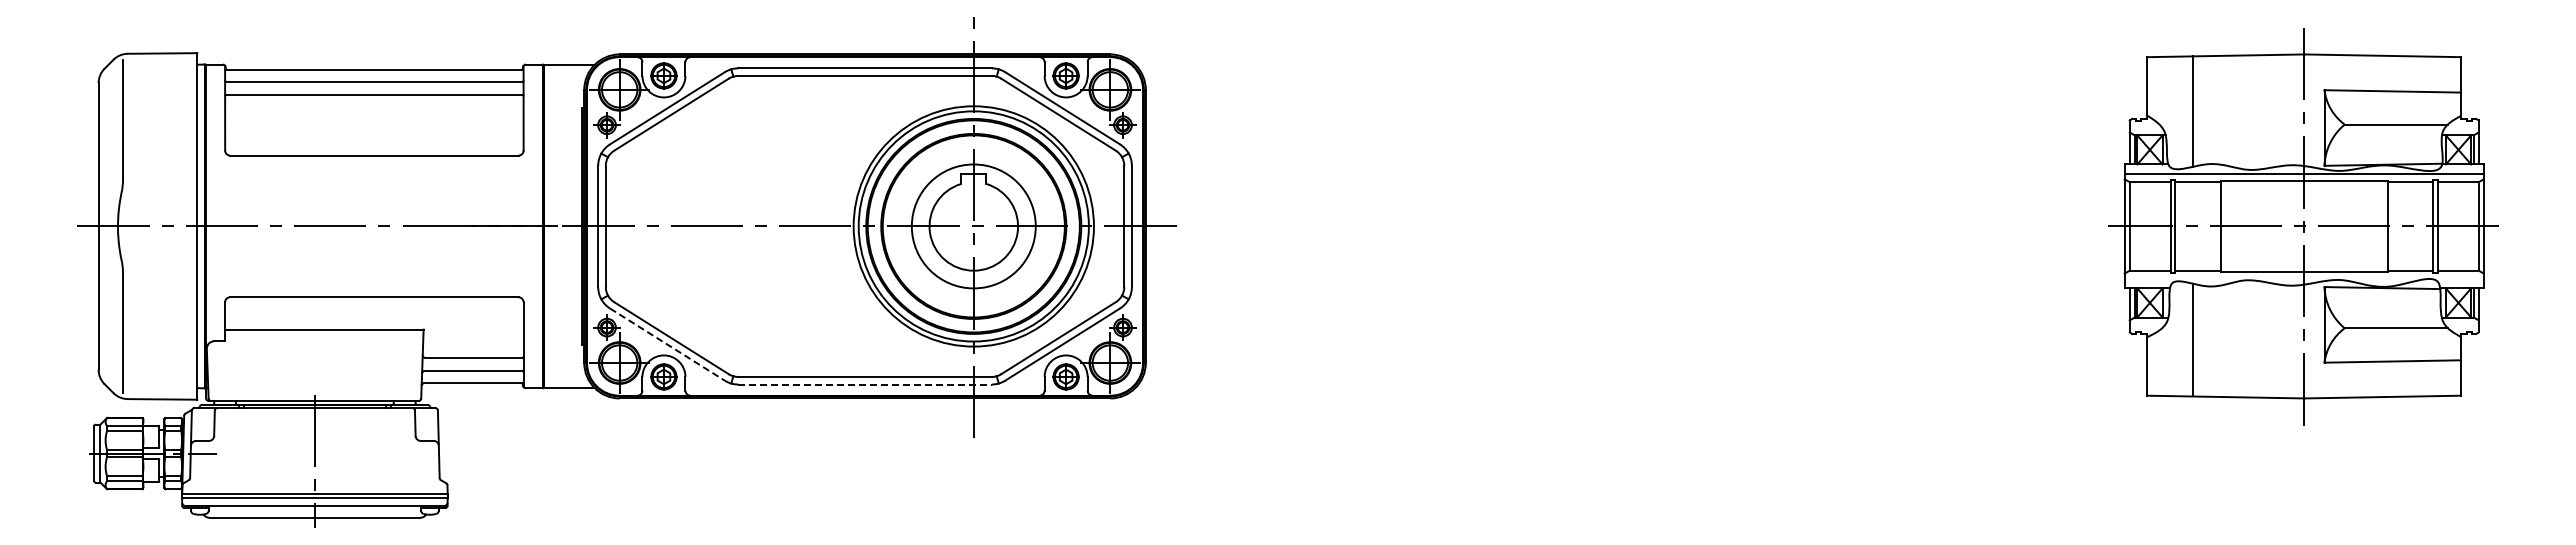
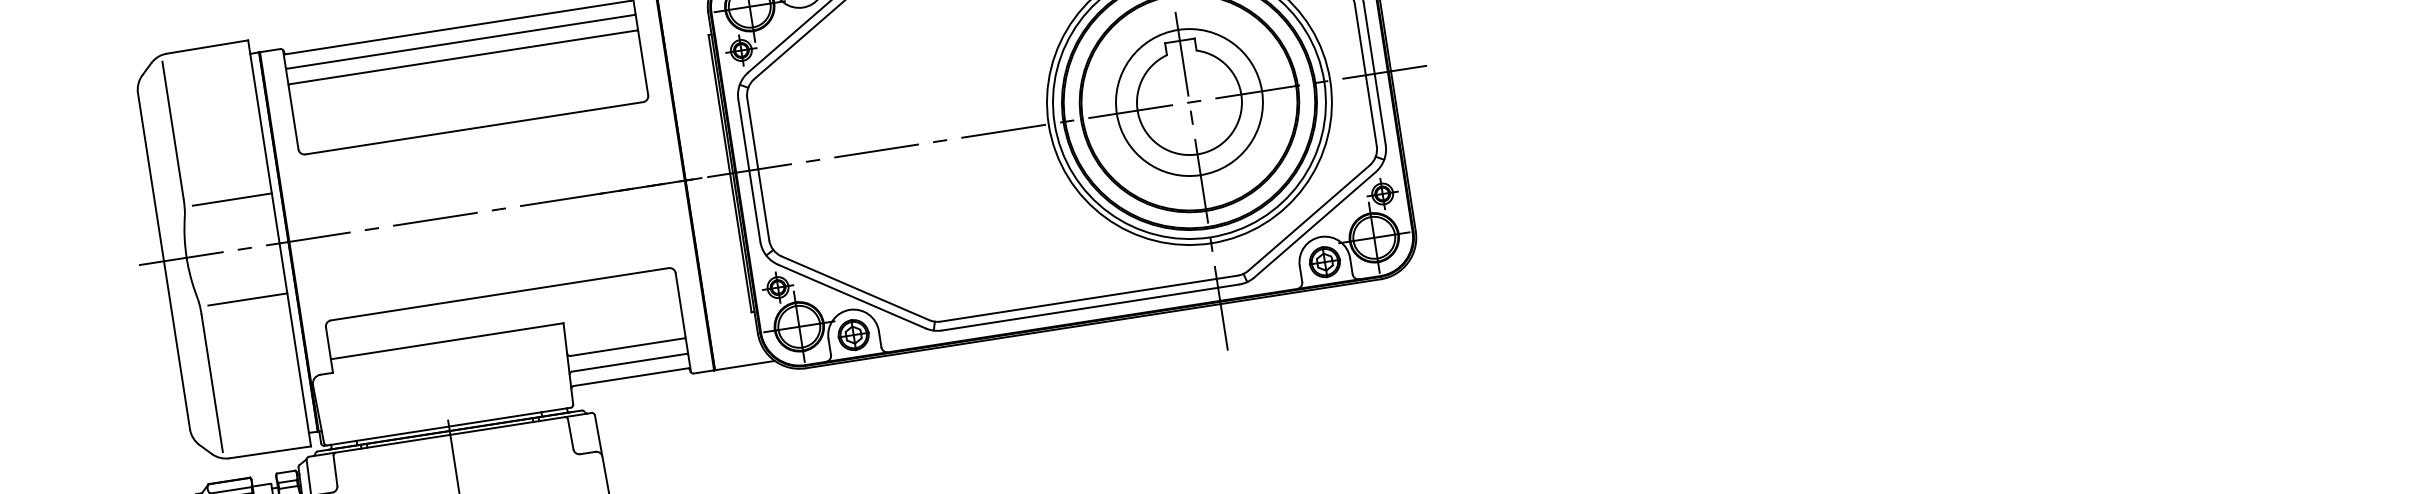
line: (163, 183) -> (232, 199), added
line: (163, 269) -> (247, 299), added
line: (667, 344) -> (851, 296), dashed -> solid
line: (865, 384) -> (1091, 307), dashed -> solid

